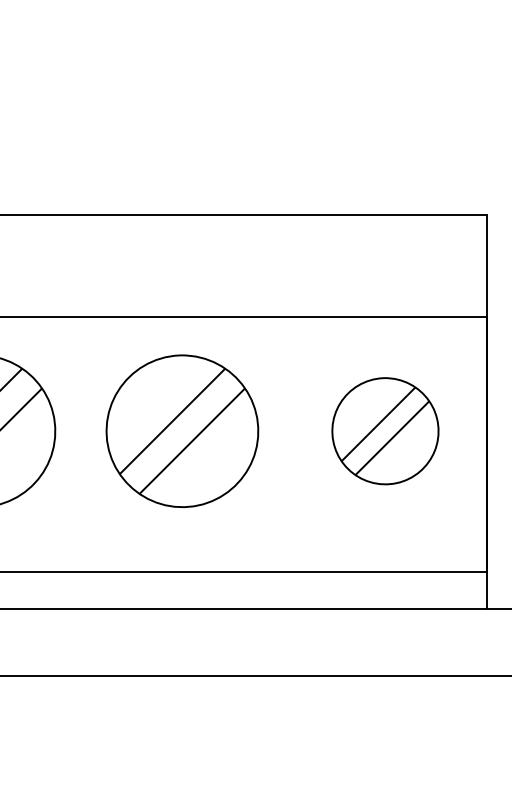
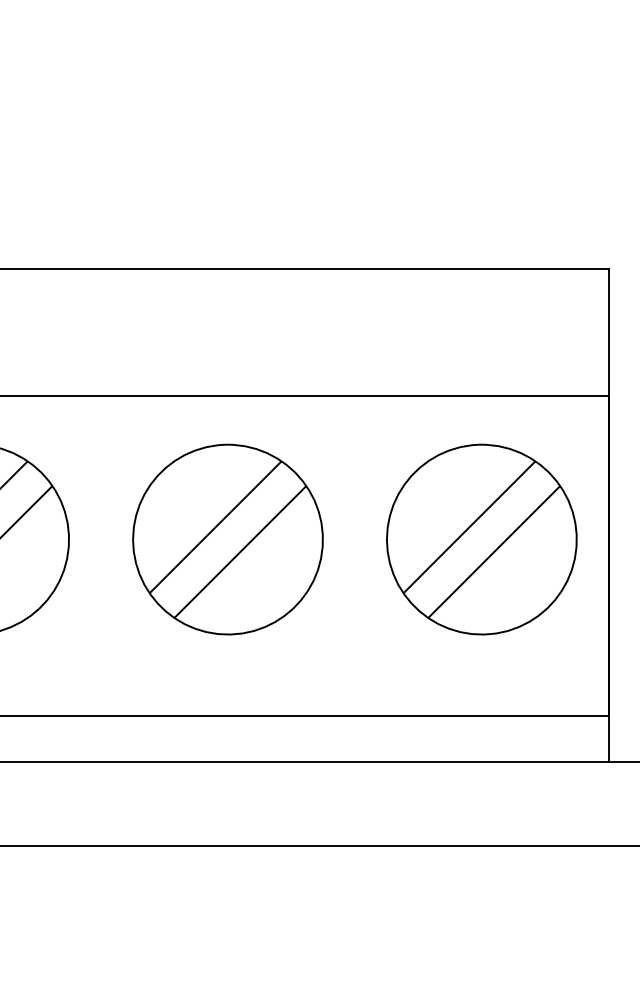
part: (385, 431) -> (481, 539), size x1.43

